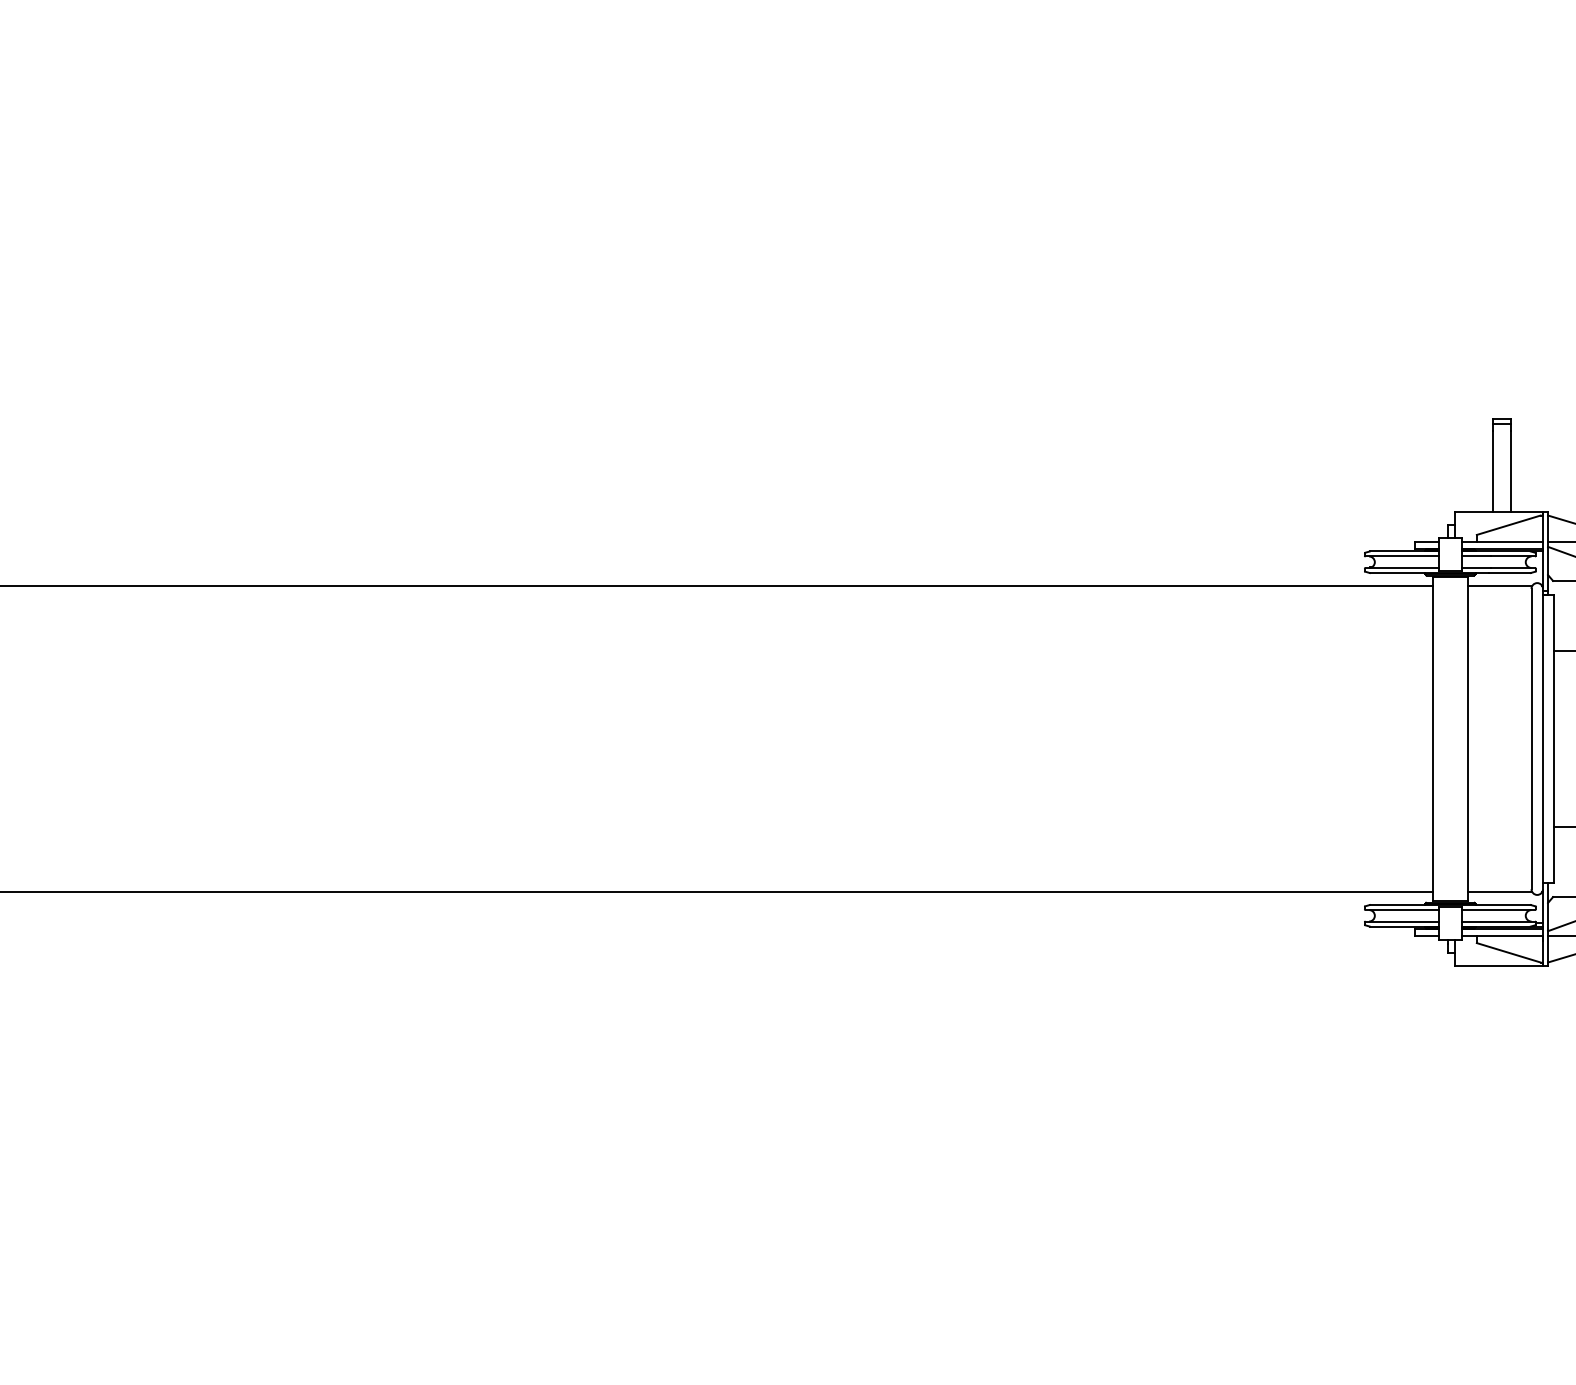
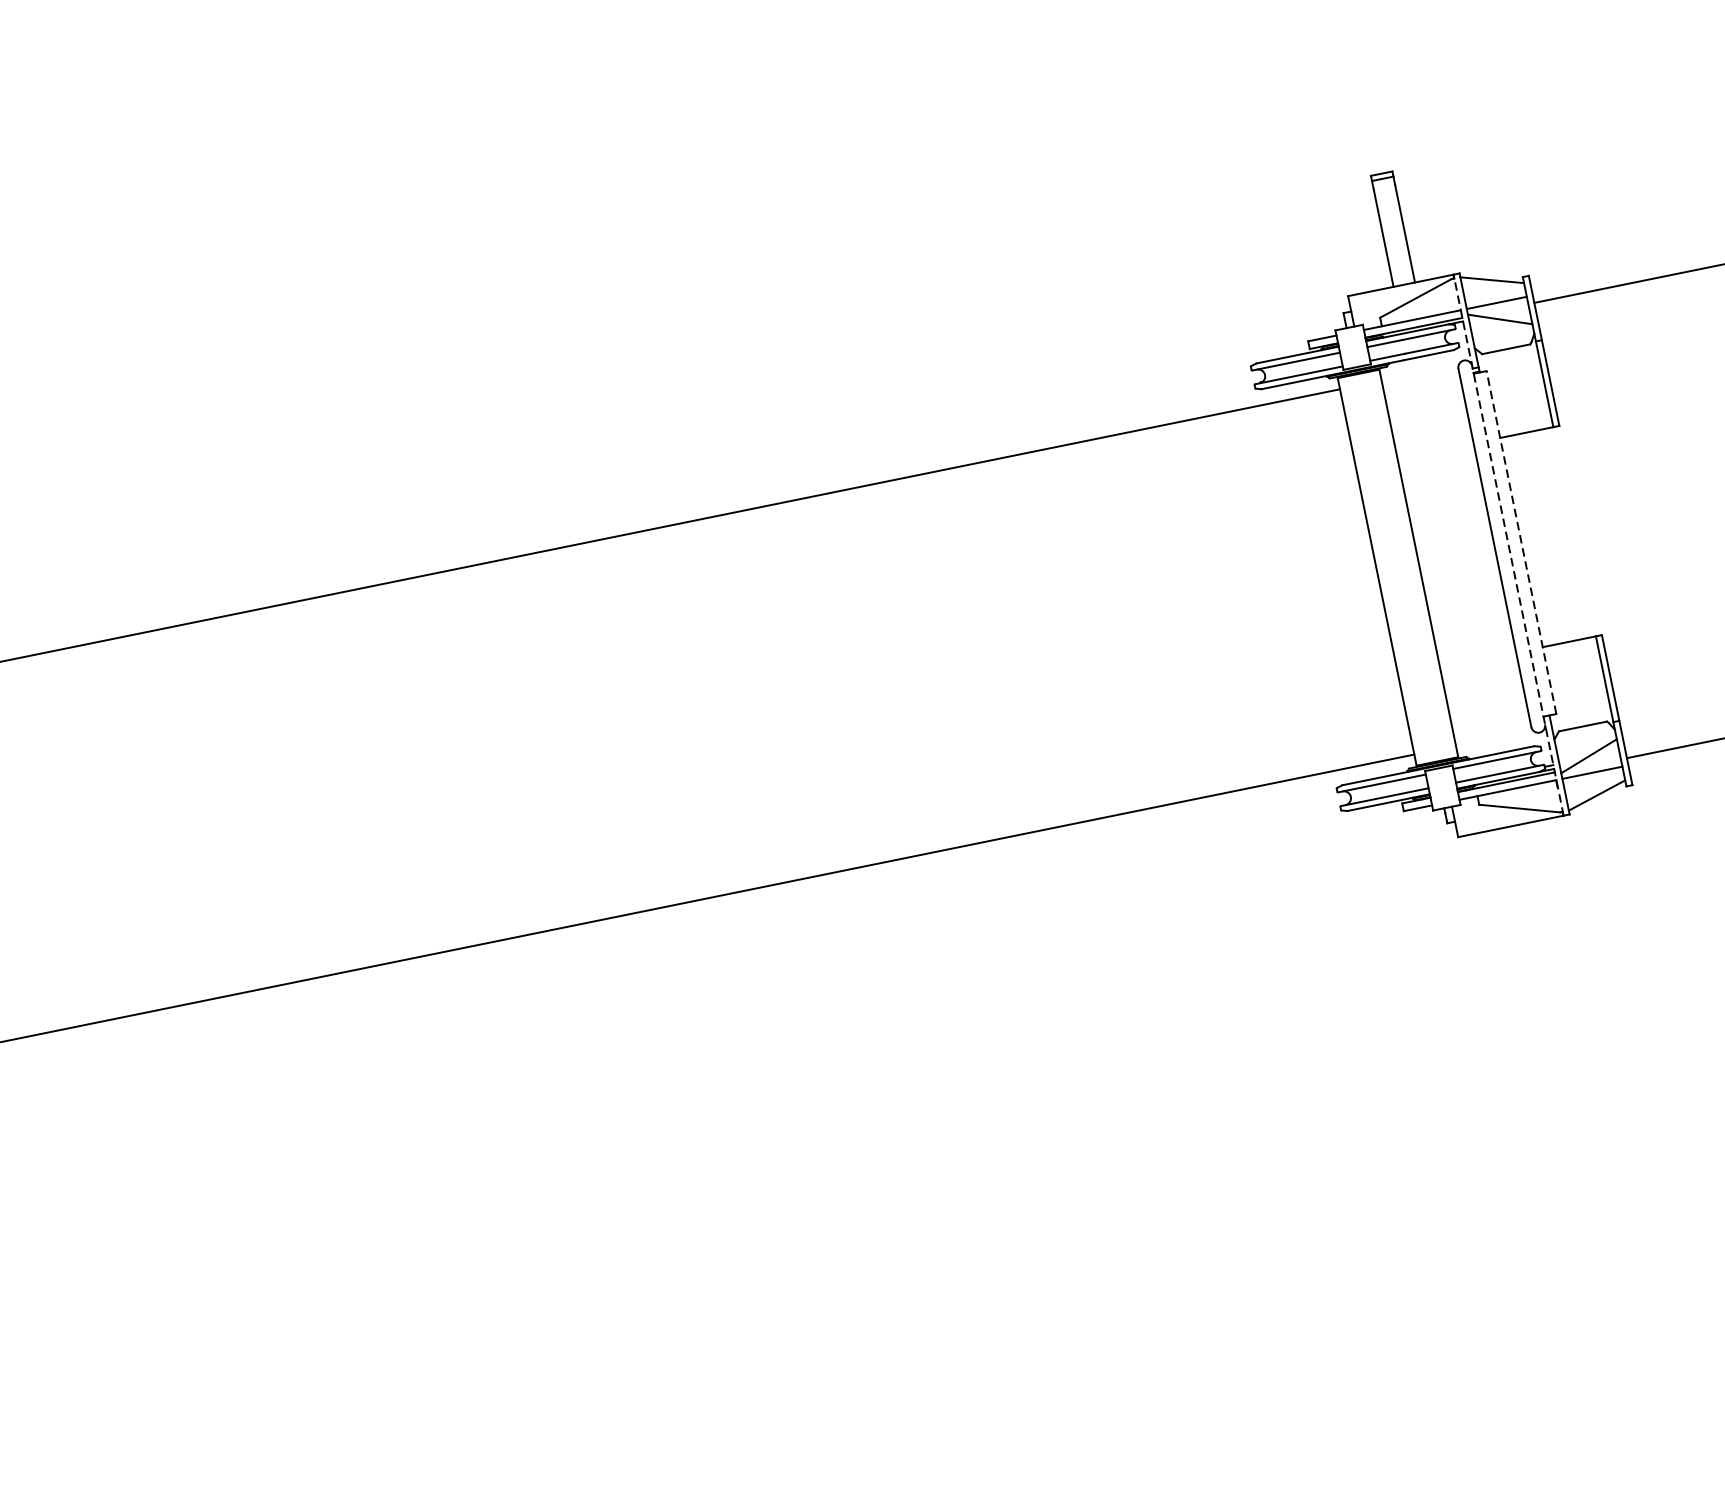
line: (1499, 585) -> (1419, 372), removed
line: (1543, 739) -> (1509, 545), solid -> dashed
line: (1553, 739) -> (1521, 543), solid -> dashed
line: (1499, 892) -> (1493, 738), removed

